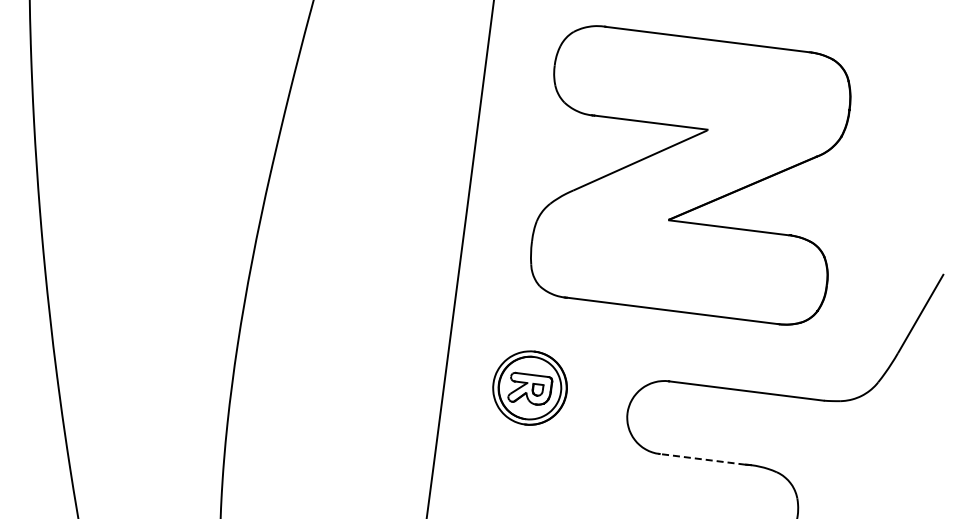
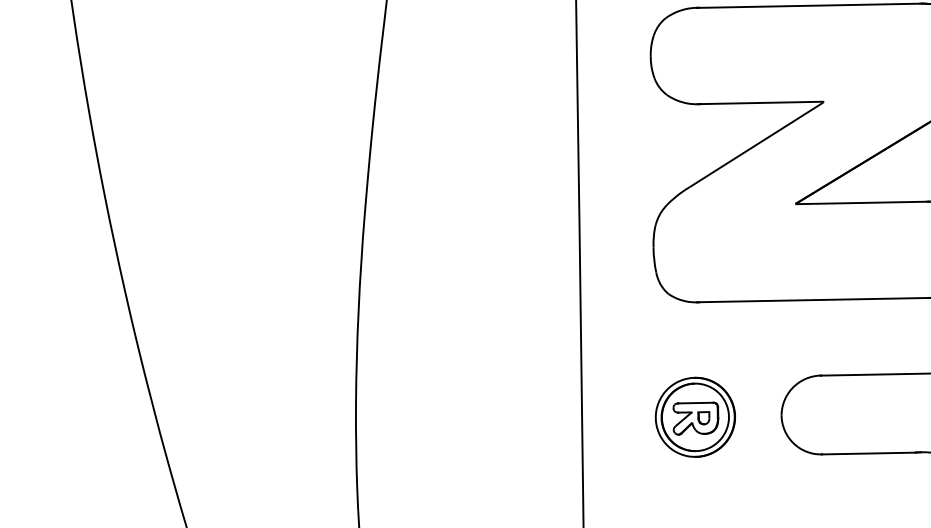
part: (529, 387) -> (694, 416), moved
line: (702, 459) -> (868, 453), dashed -> solid

